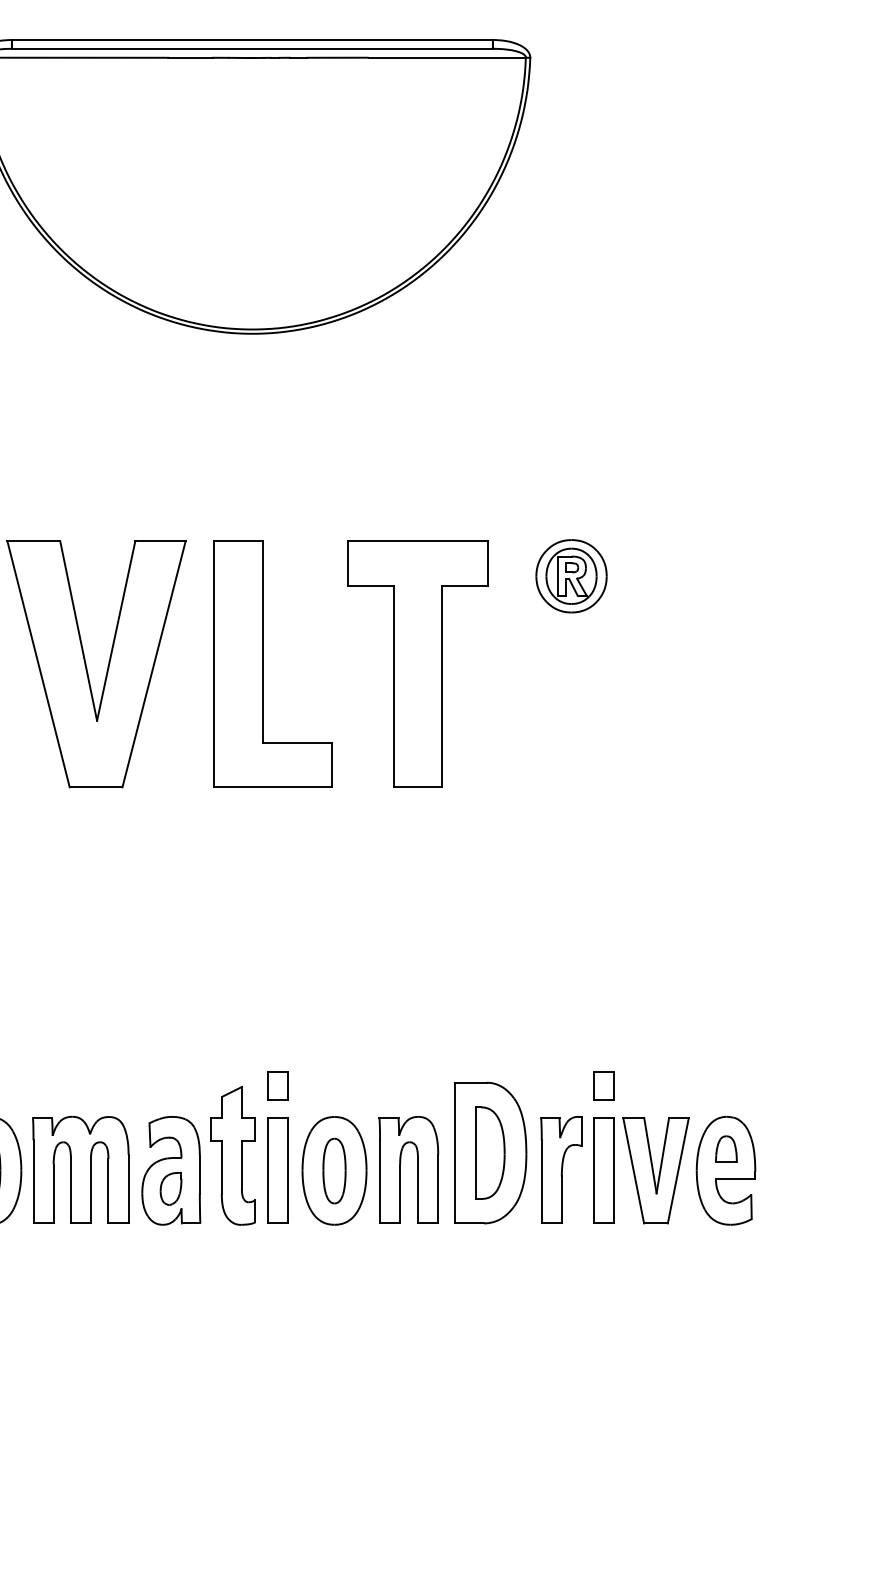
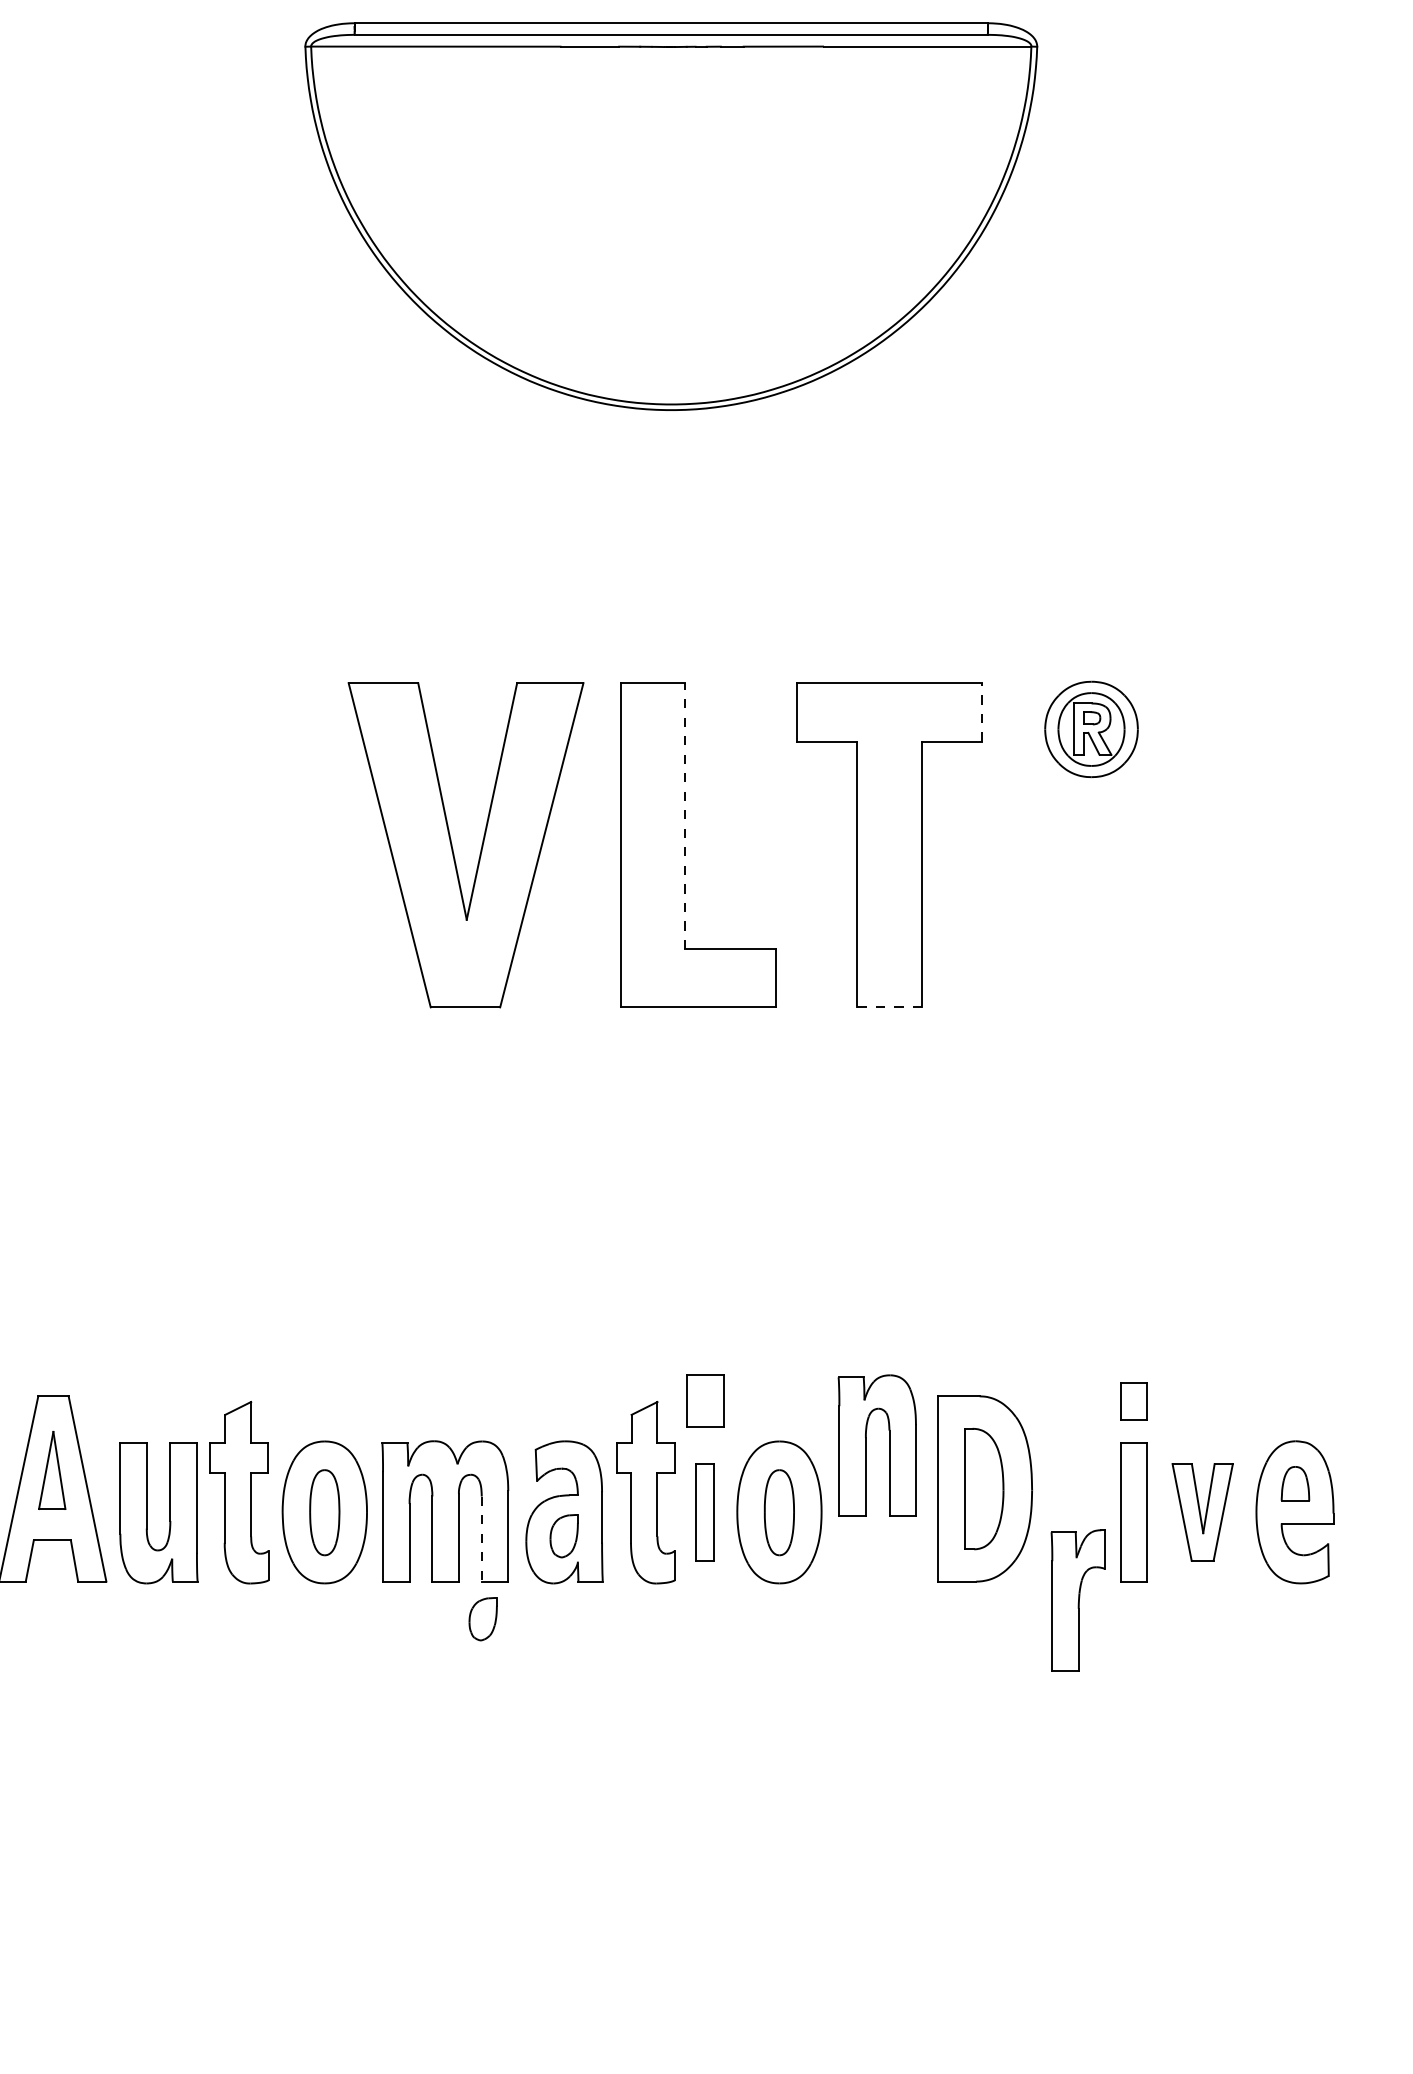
line: (487, 562) -> (981, 711), solid -> dashed
line: (262, 642) -> (684, 816), solid -> dashed
line: (418, 787) -> (889, 1007), solid -> dashed
part: (277, 1086) -> (704, 1401), size x1.4
part: (277, 1170) -> (704, 1512), size x0.7
part: (400, 1170) -> (866, 1445), moved
part: (560, 1170) -> (1077, 1600), moved
part: (655, 1170) -> (1202, 1512), size x0.7
line: (108, 1191) -> (481, 1539), solid -> dashed
part: (109, 1252) -> (482, 1619), added

